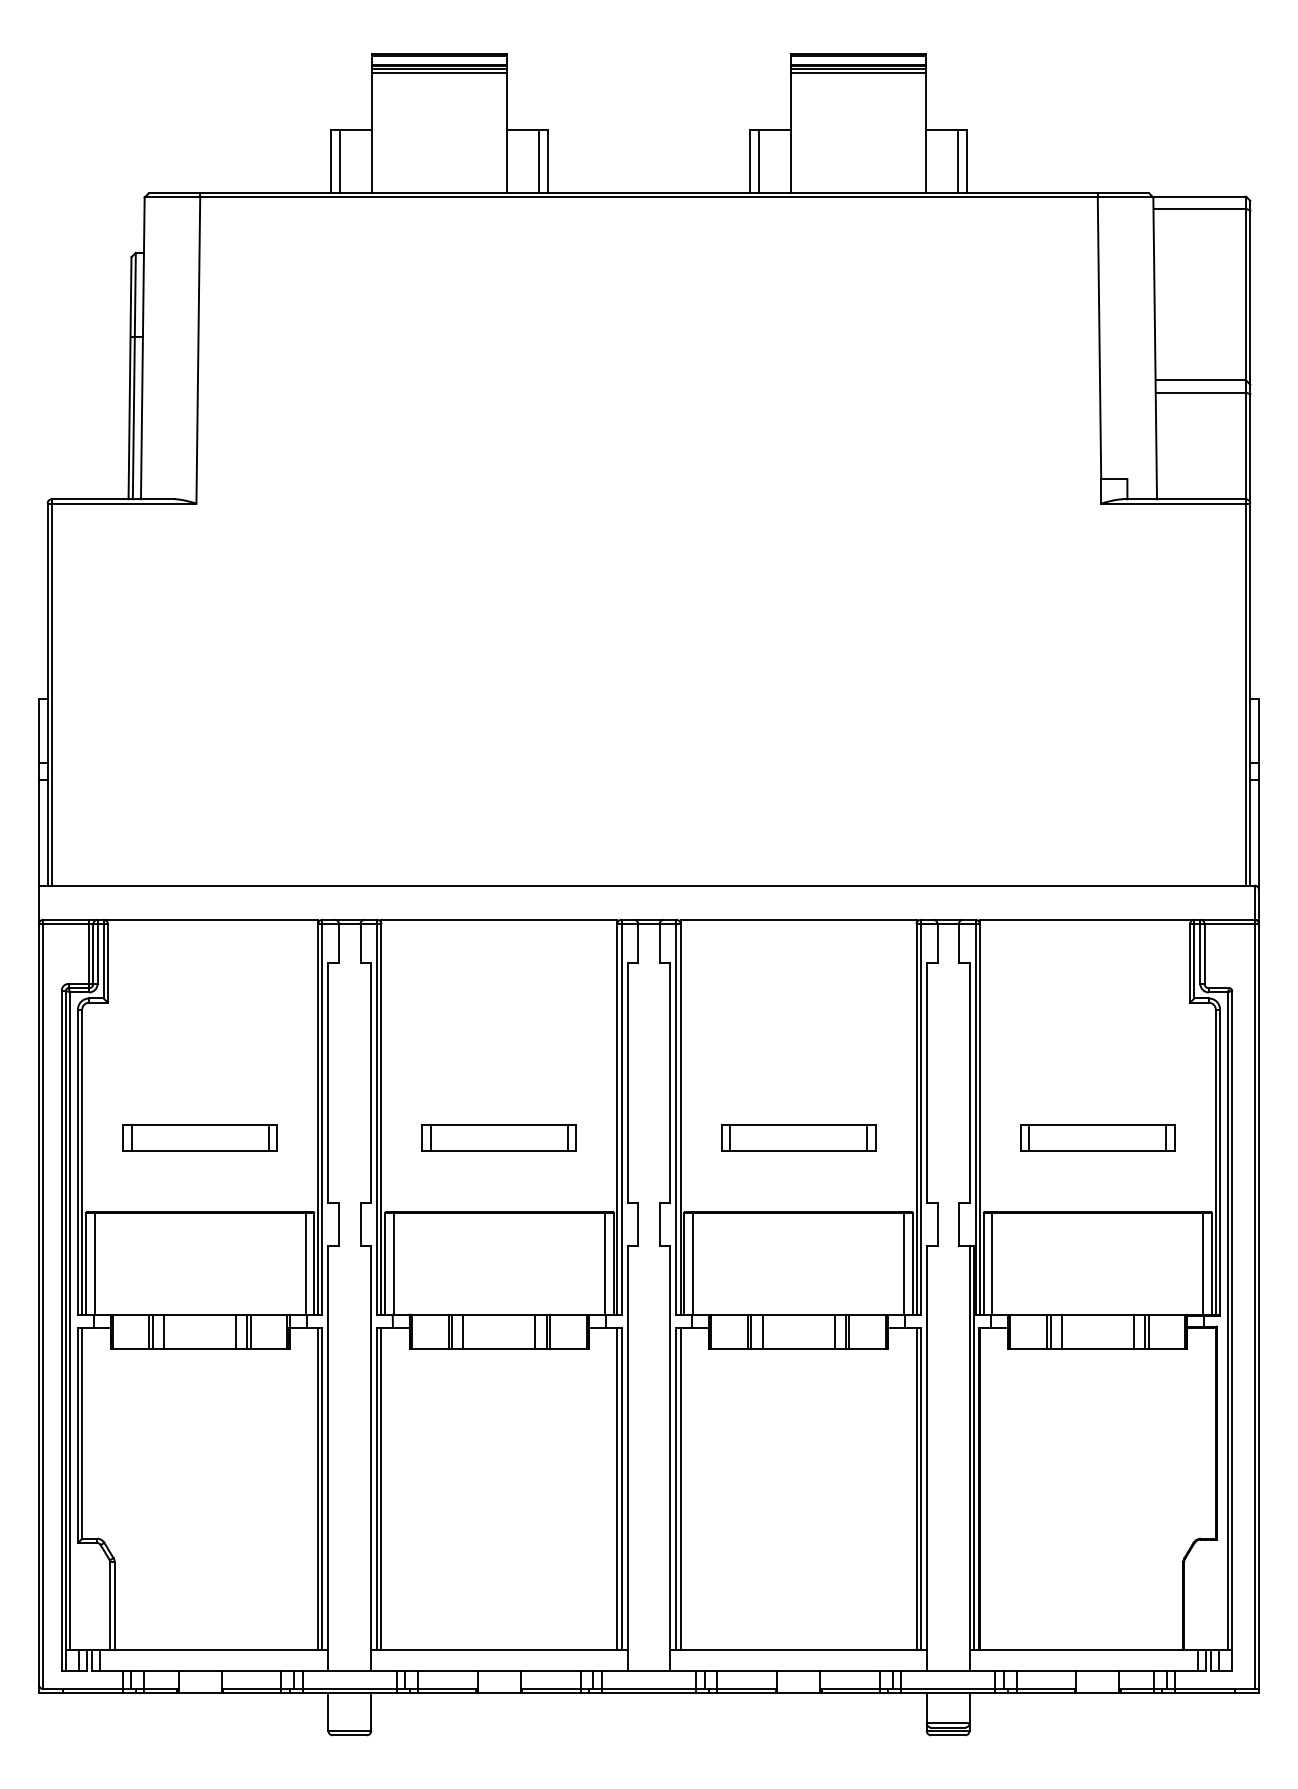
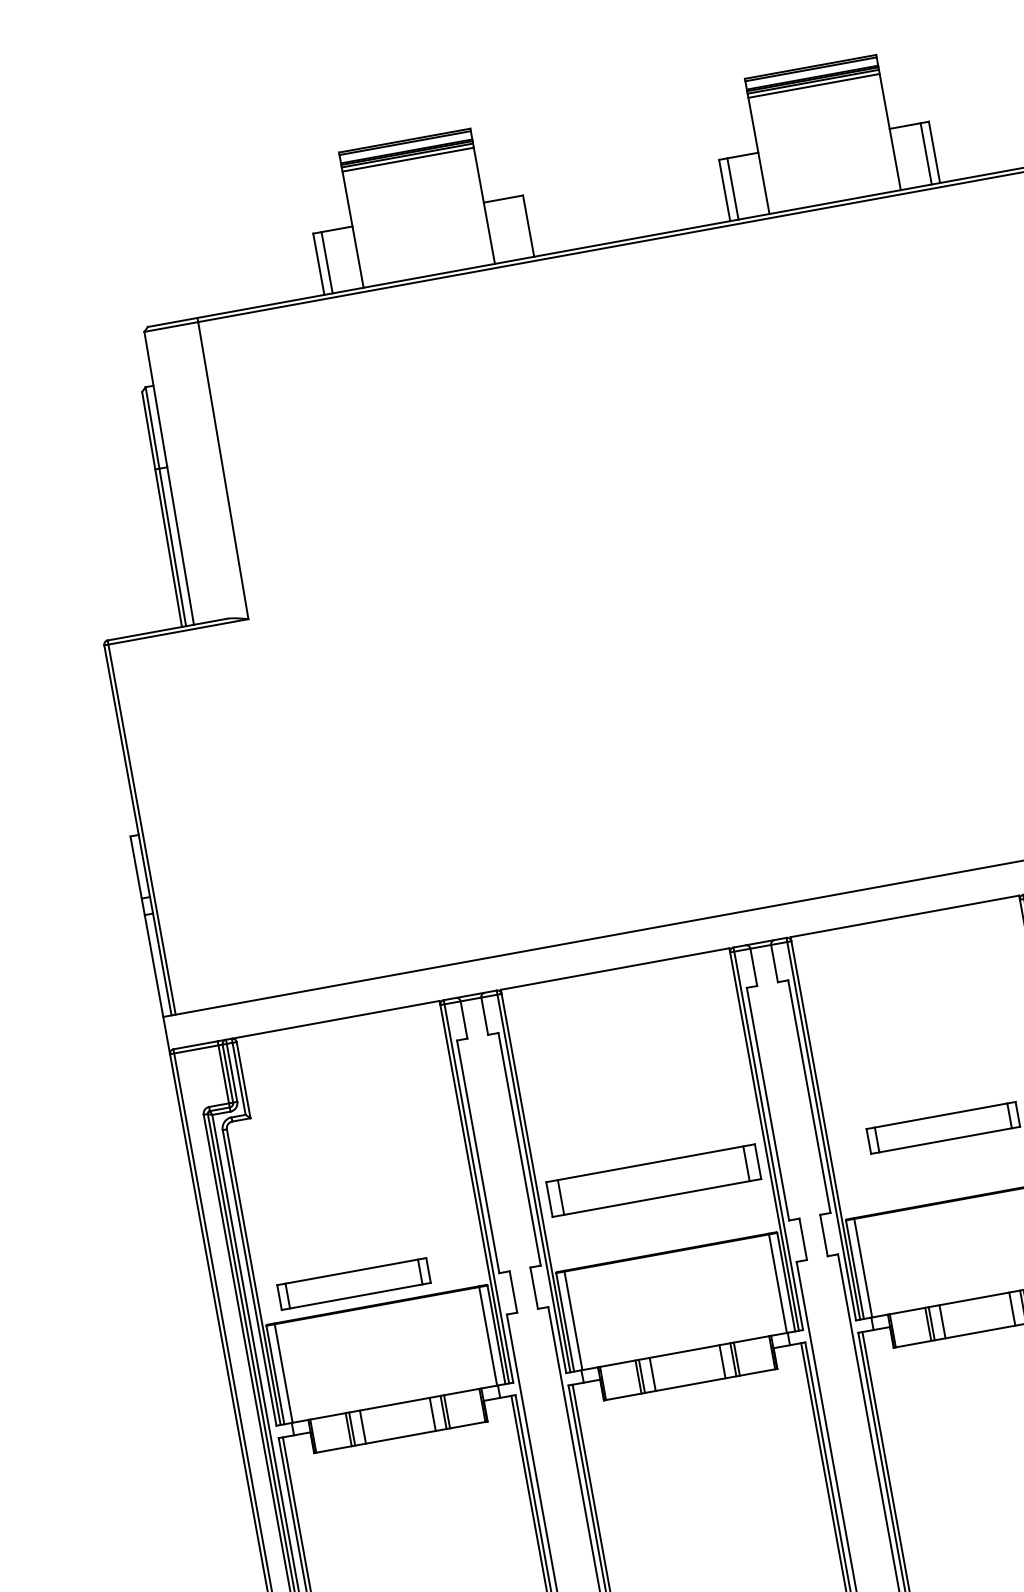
line: (539, 161) -> (520, 227), removed
part: (199, 1137) -> (353, 1283), moved
part: (498, 1137) -> (652, 1180), size x1.4

